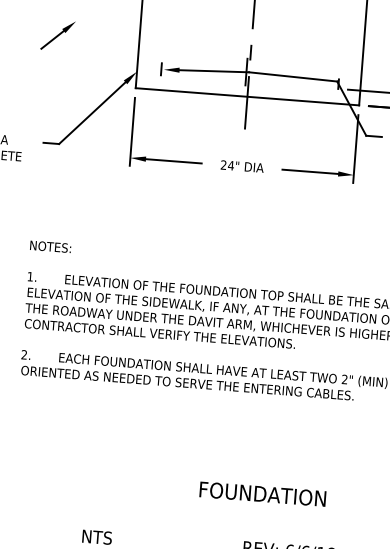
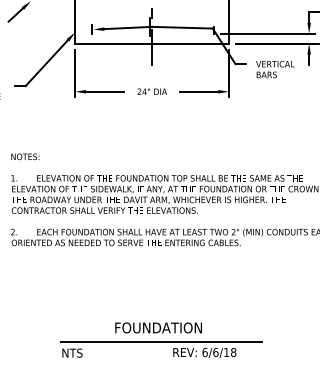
text: (262, 493) -> (158, 327), moved
line: (226, 530) -> (160, 341), added

